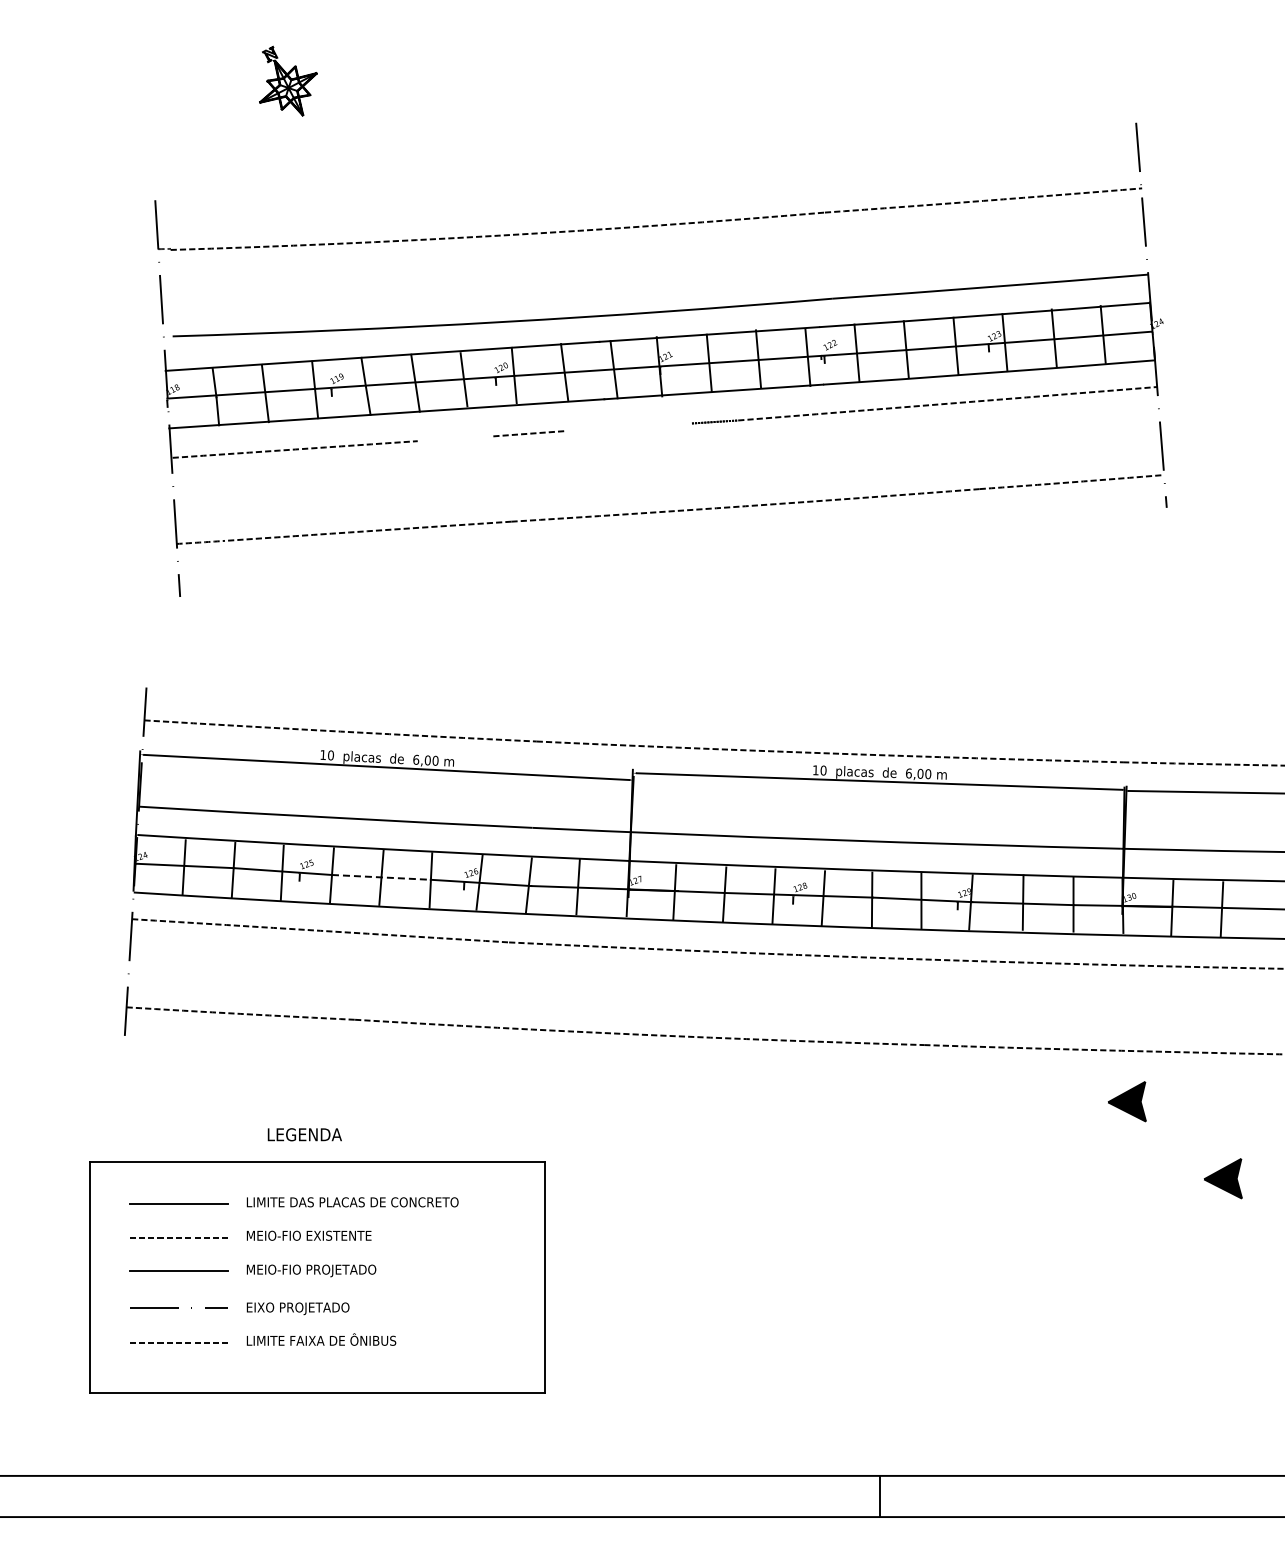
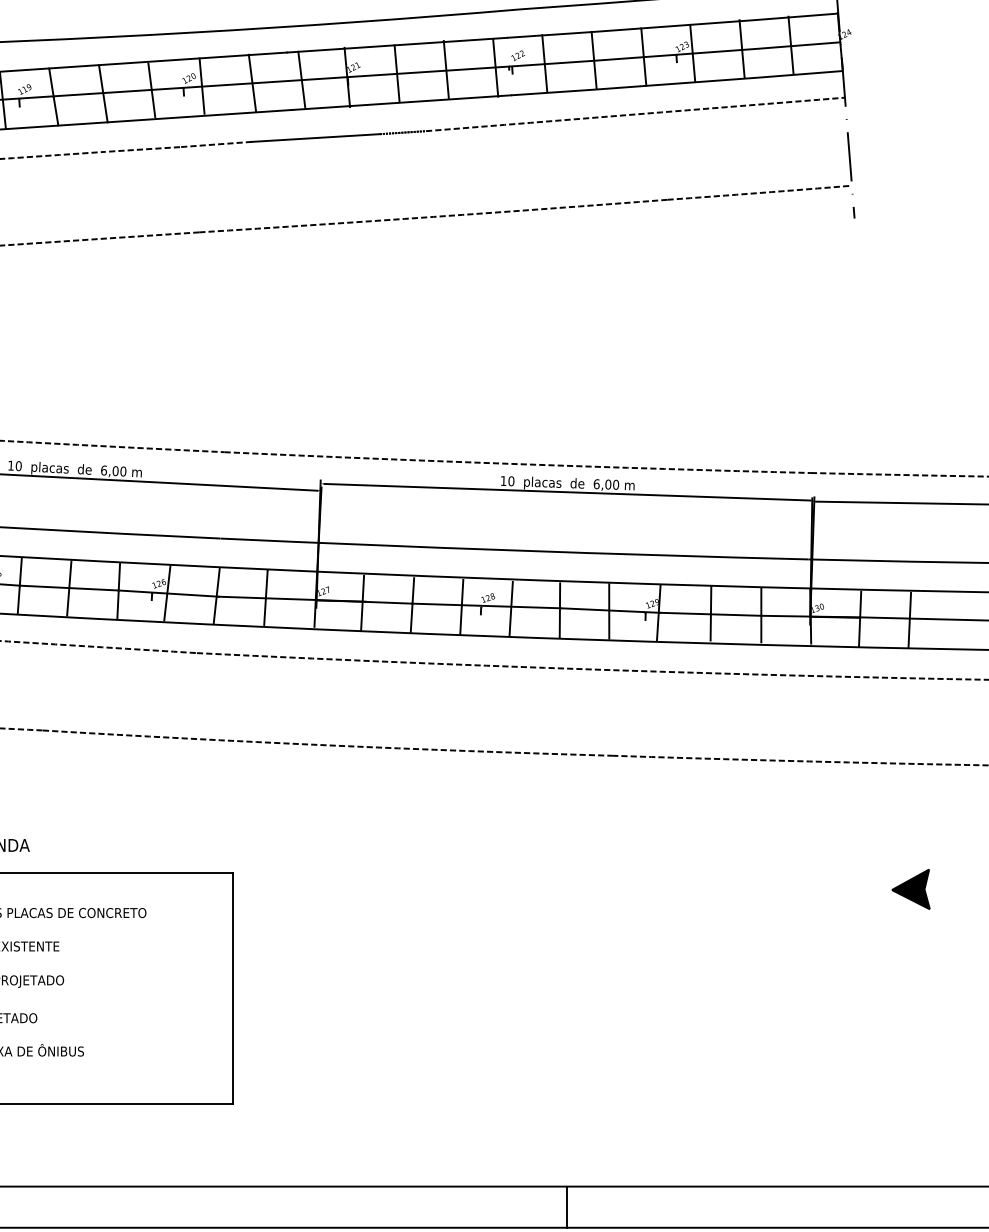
line: (627, 427) -> (315, 138), added
line: (454, 438) -> (142, 149), added
line: (381, 877) -> (69, 588), dashed -> solid
part: (1127, 1101) -> (815, 812), removed

